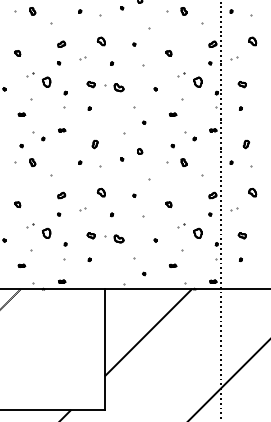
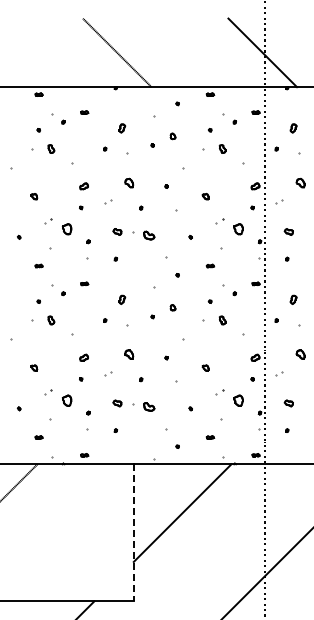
line: (105, 349) -> (133, 532), solid -> dashed

